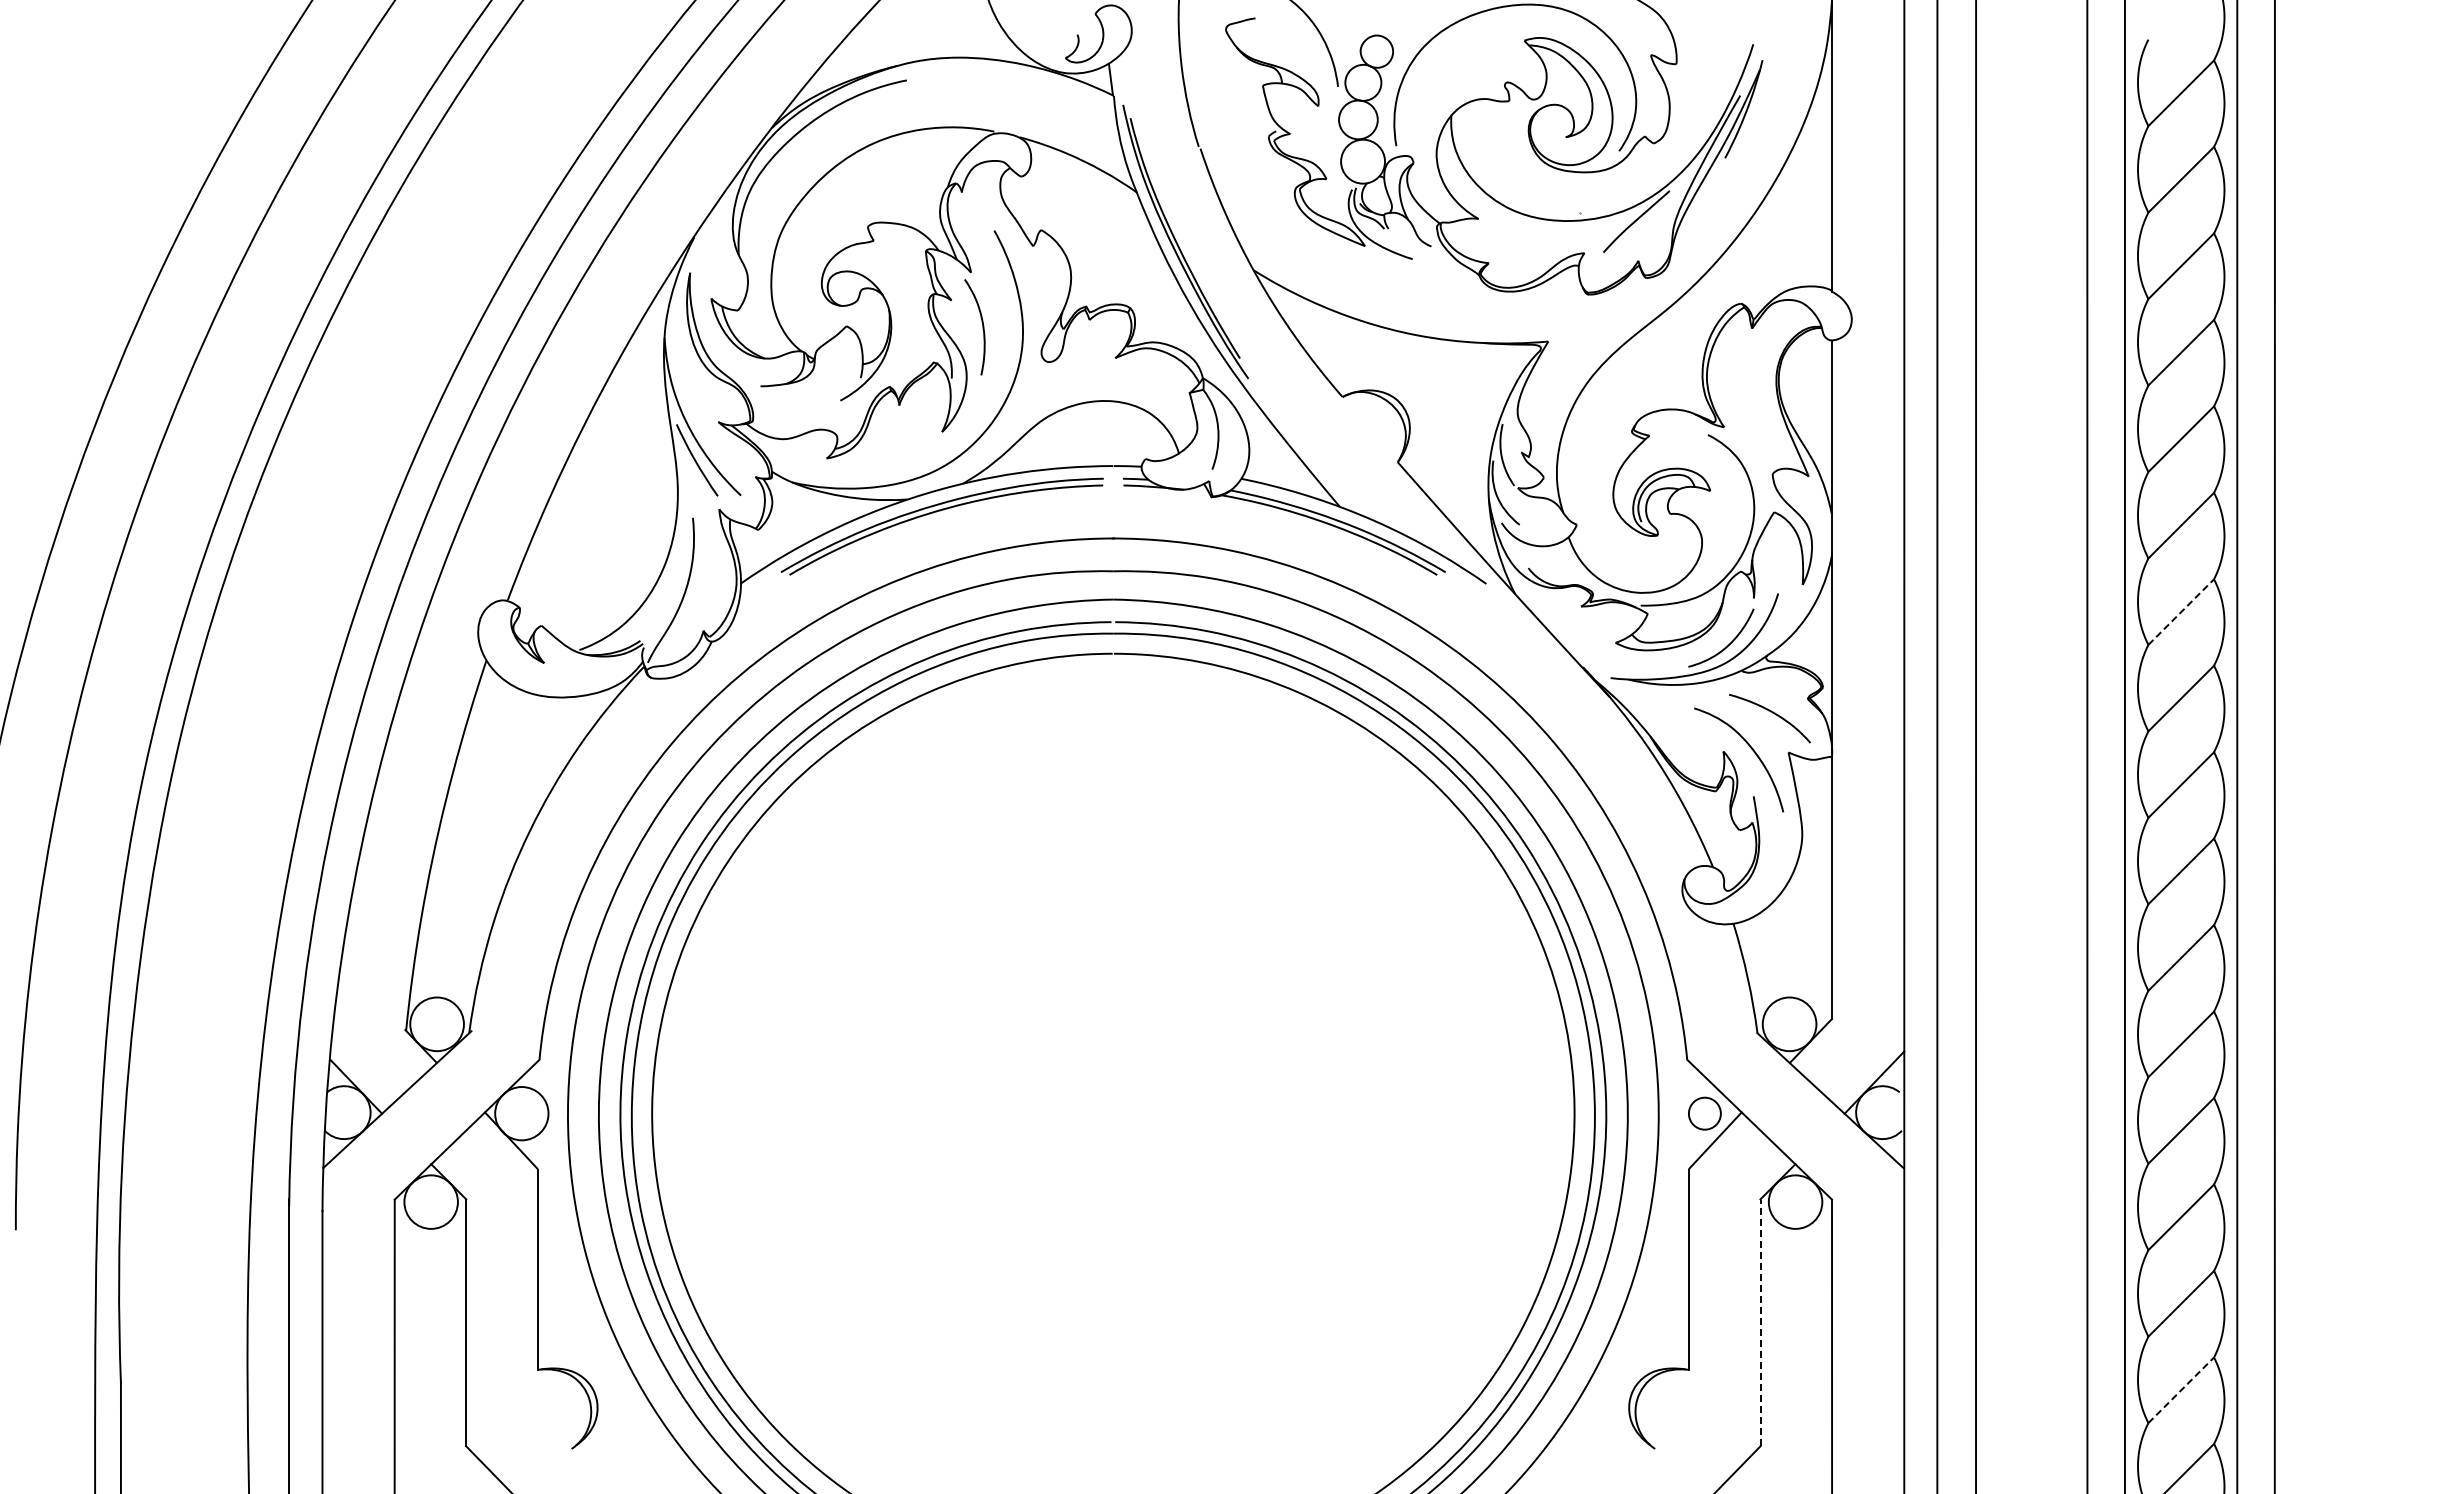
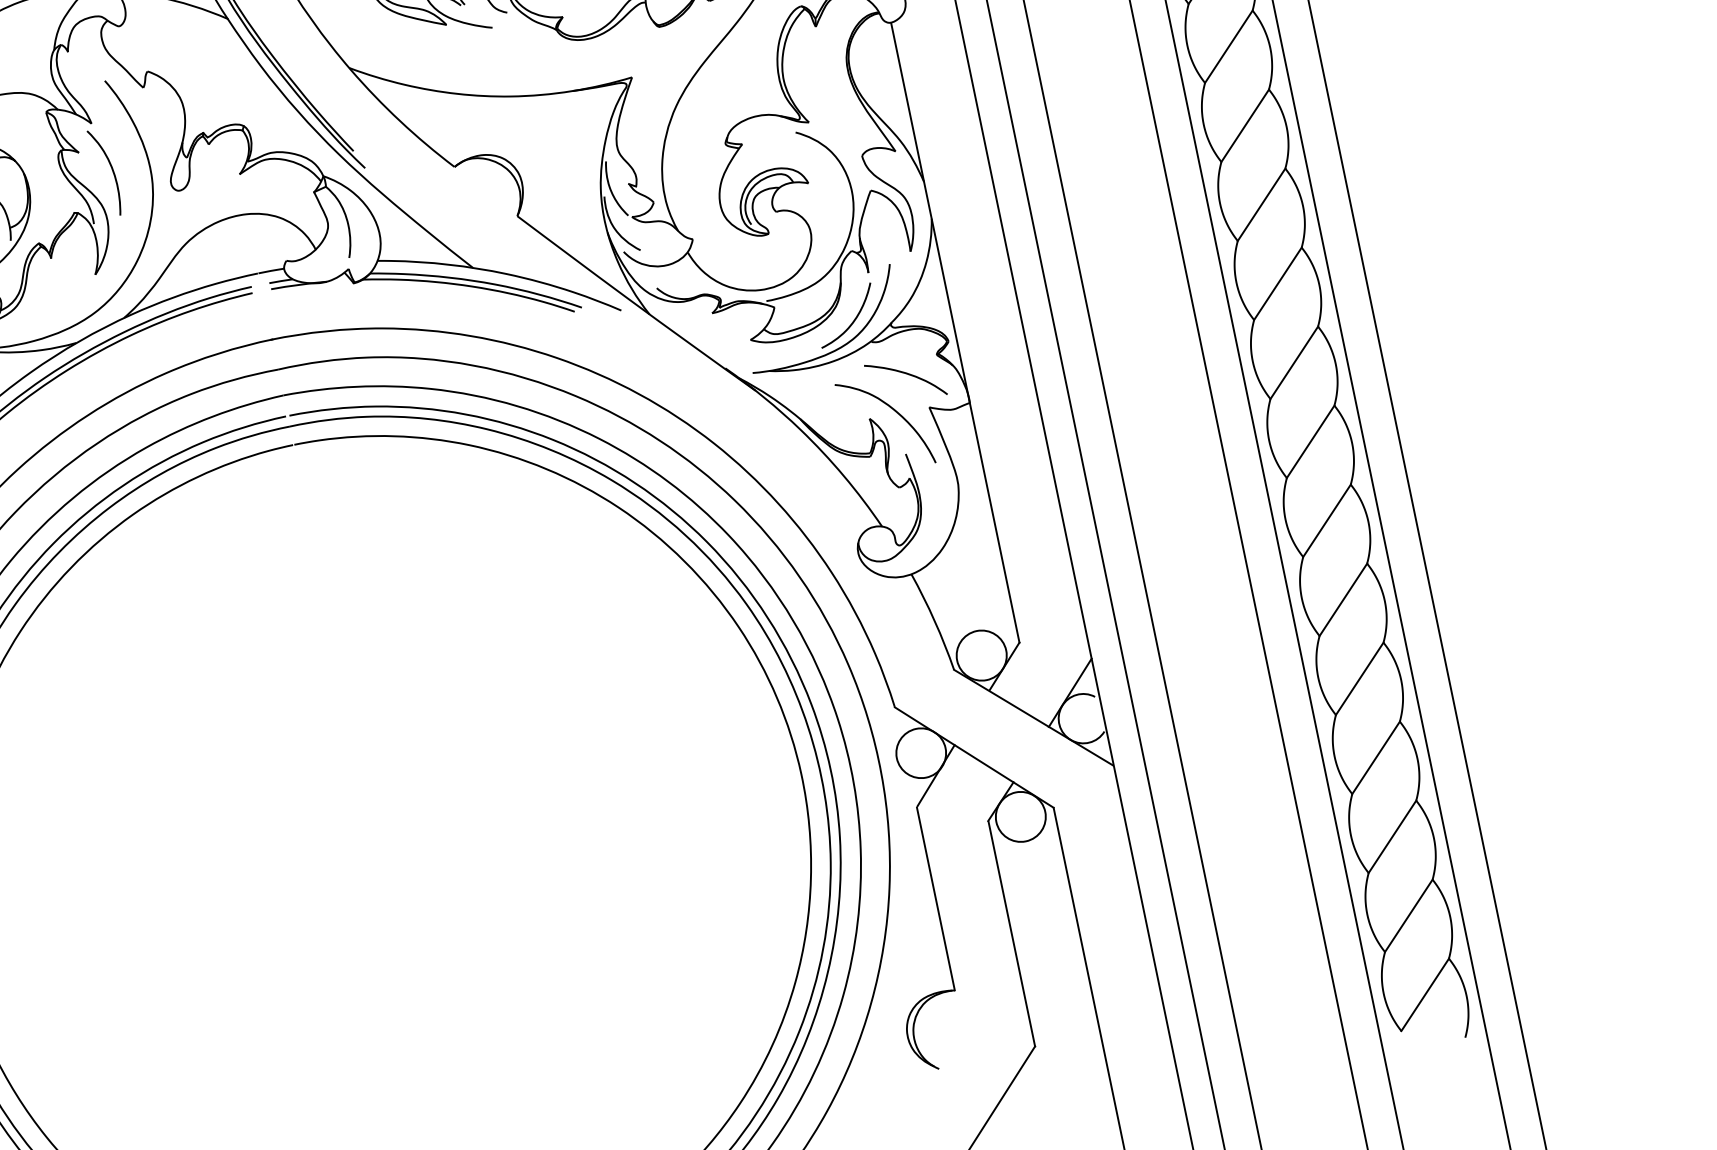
line: (2181, 611) -> (1261, 204), dashed -> solid
circle: (1704, 1113) -> (920, 753), size x1.67
line: (1760, 1323) -> (1011, 934), dashed -> solid
line: (2181, 1389) -> (1408, 915), dashed -> solid

